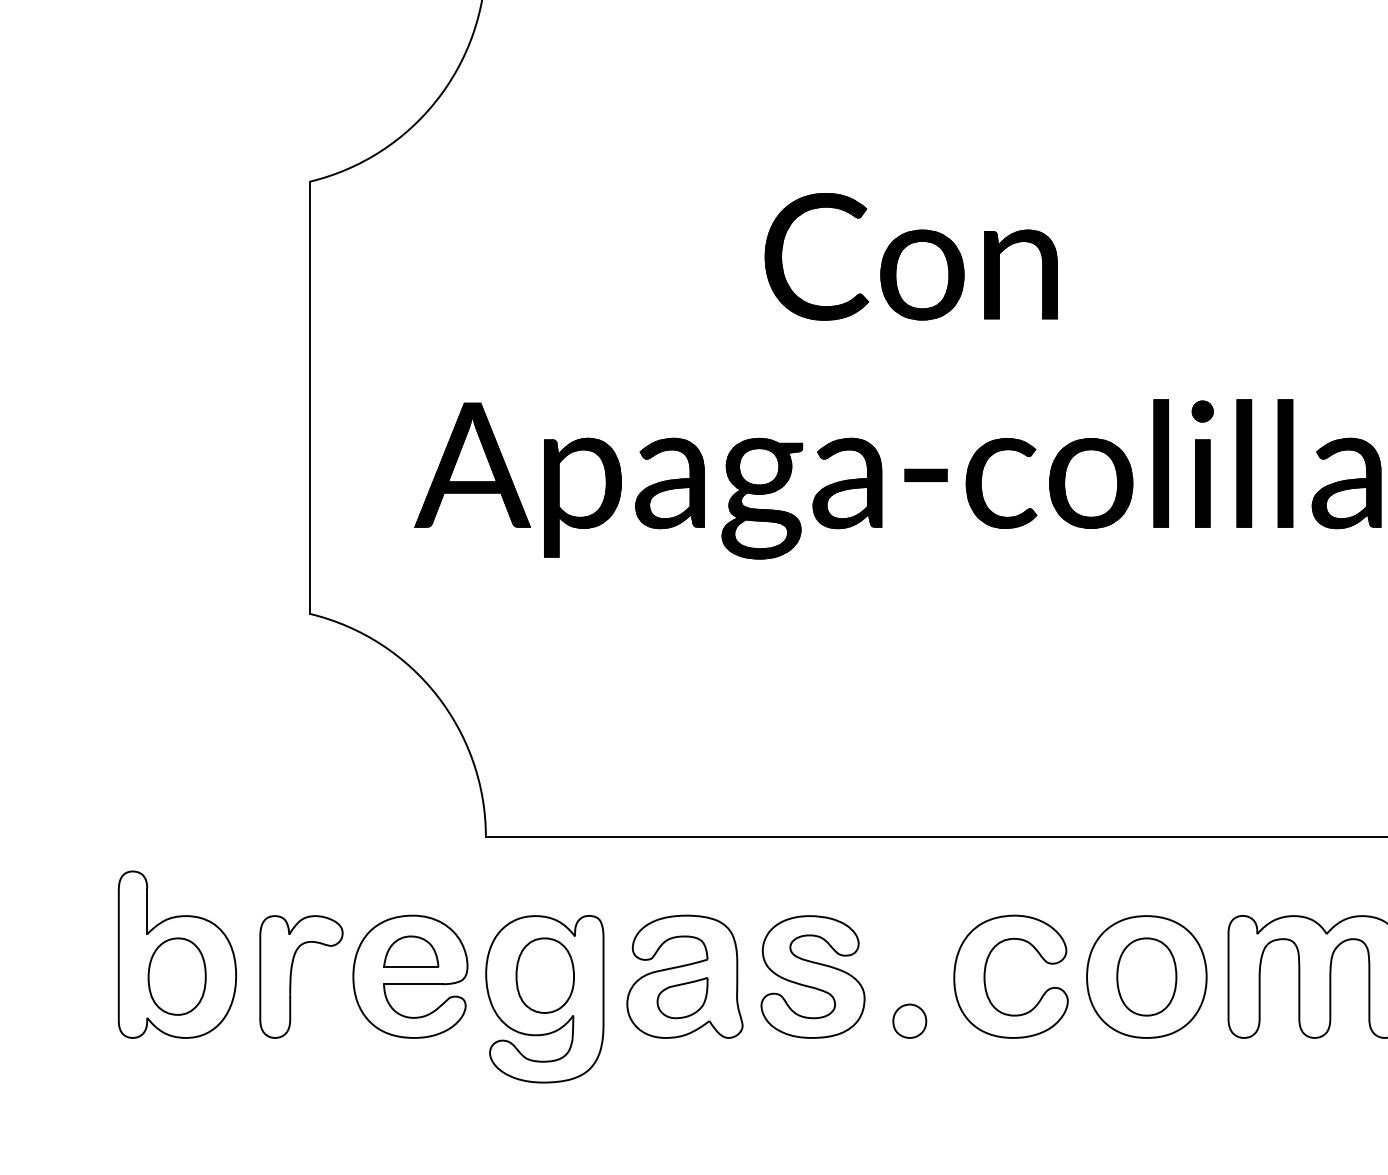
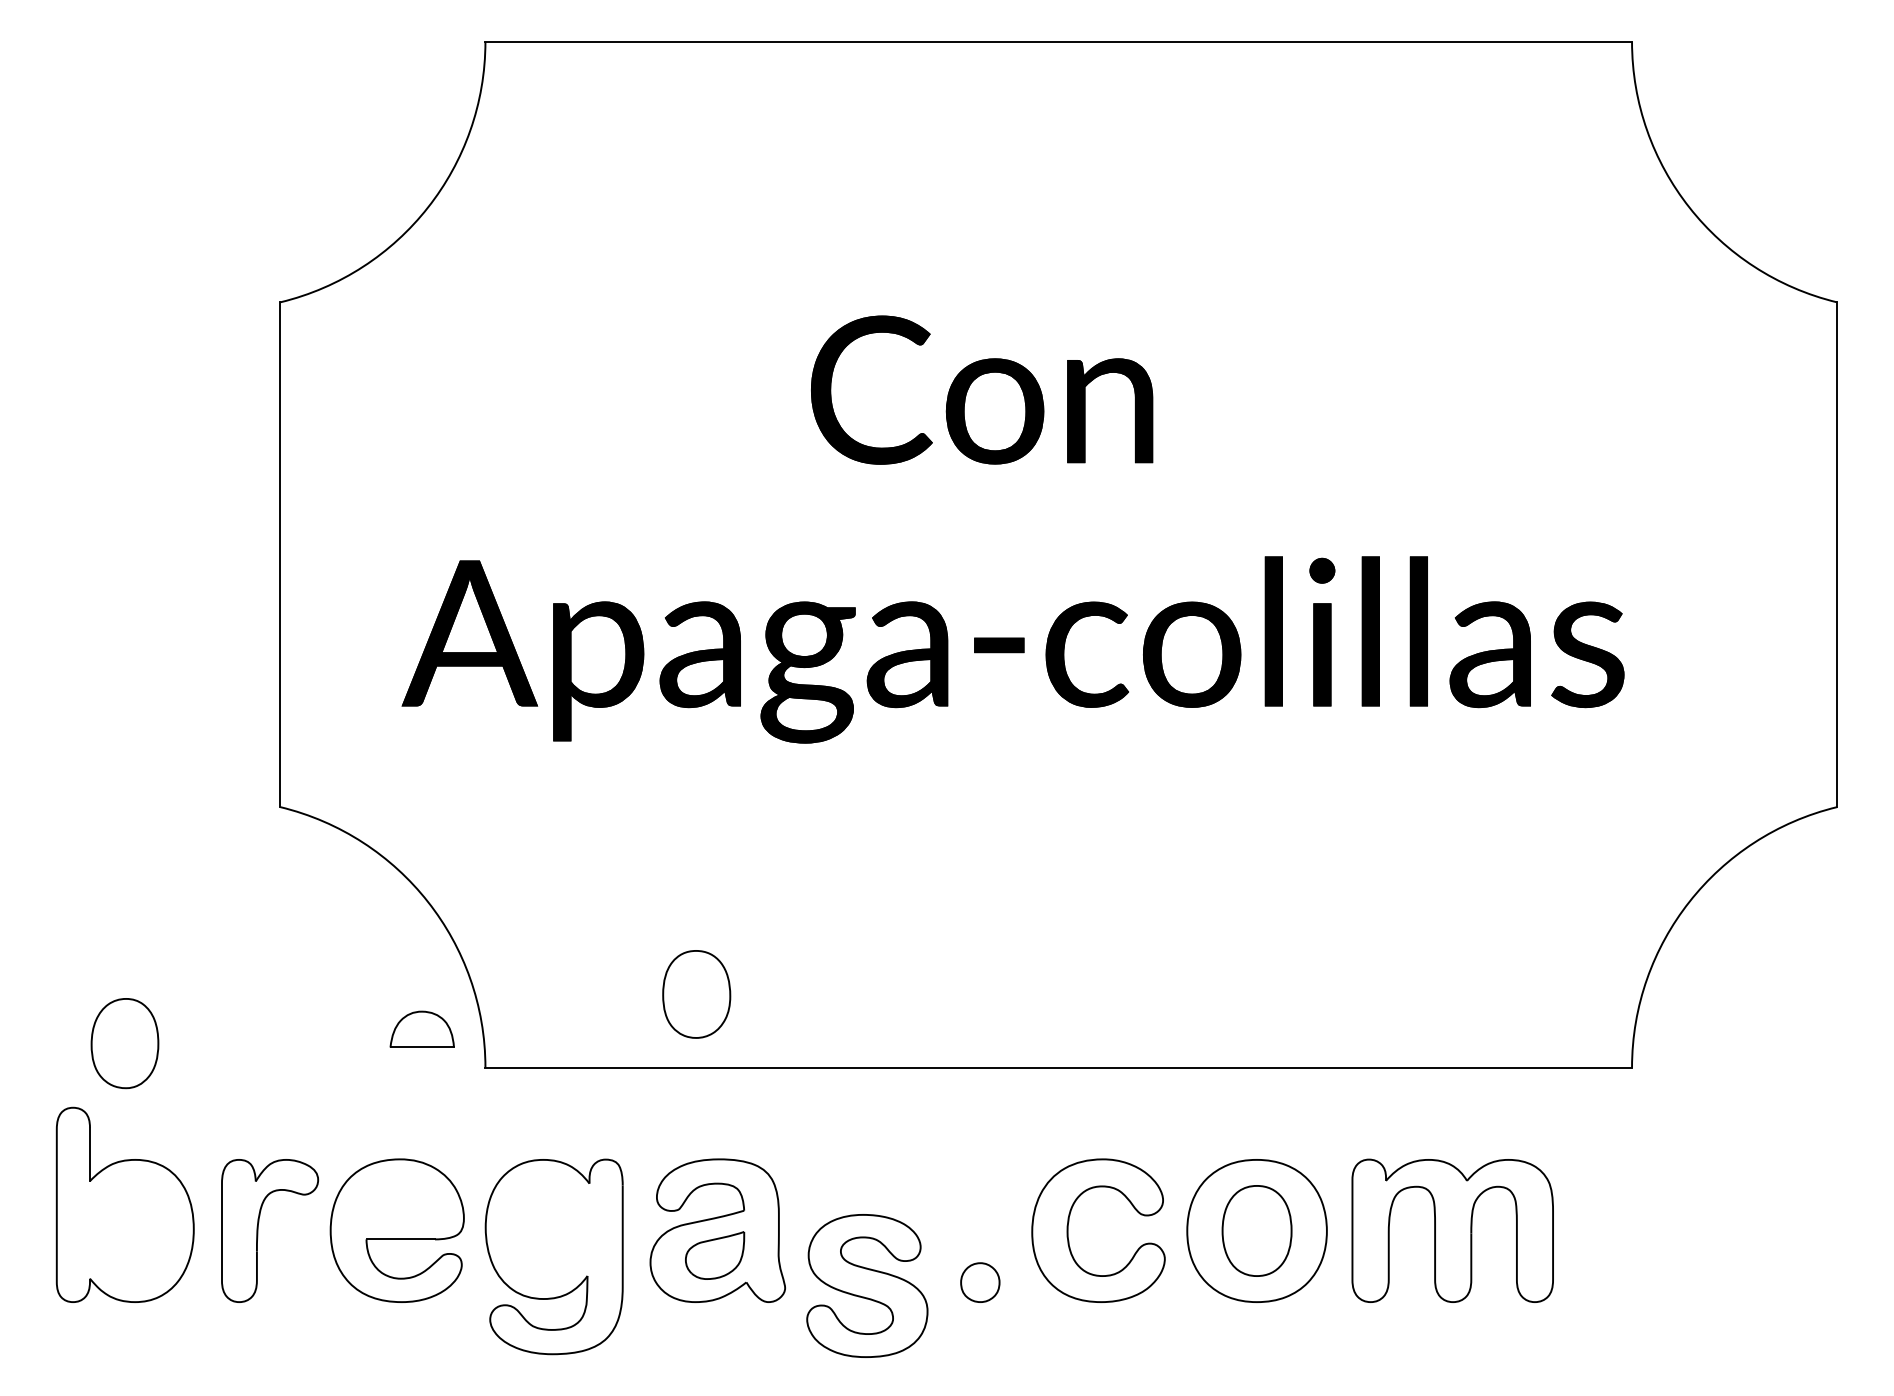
part: (410, 950) -> (421, 1028), moved
part: (545, 975) -> (696, 994), moved
part: (176, 976) -> (124, 1043), moved
part: (813, 976) -> (867, 1285), moved

